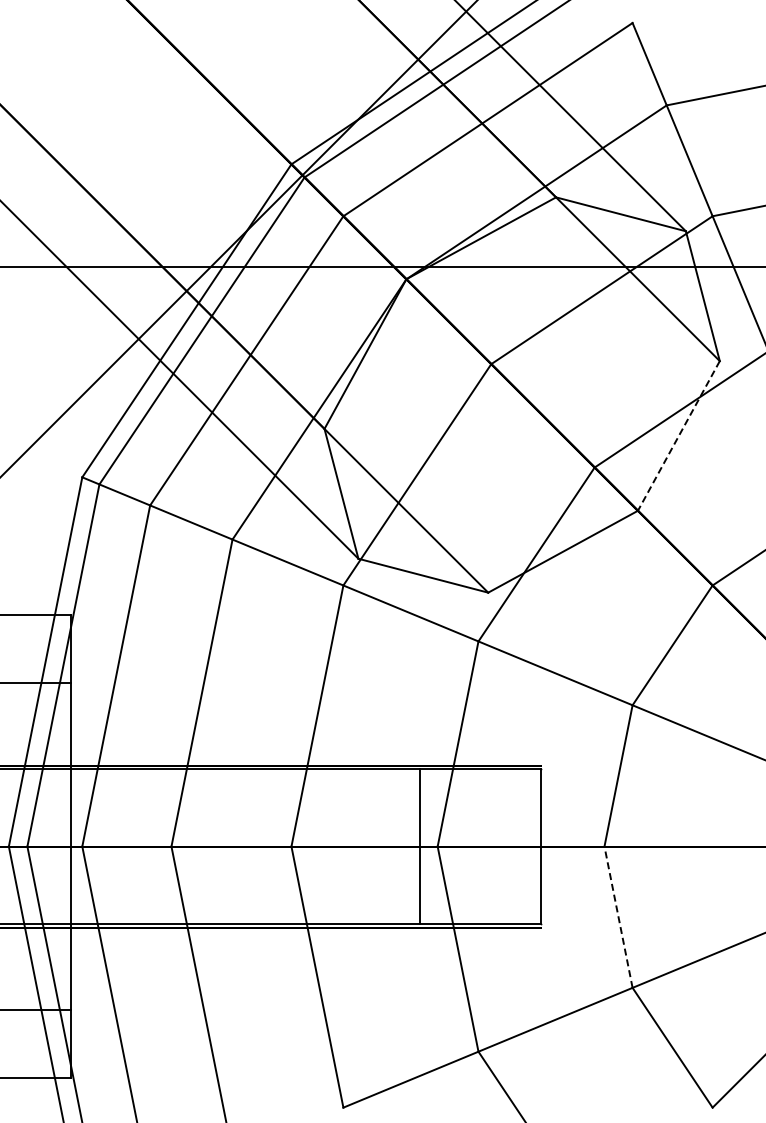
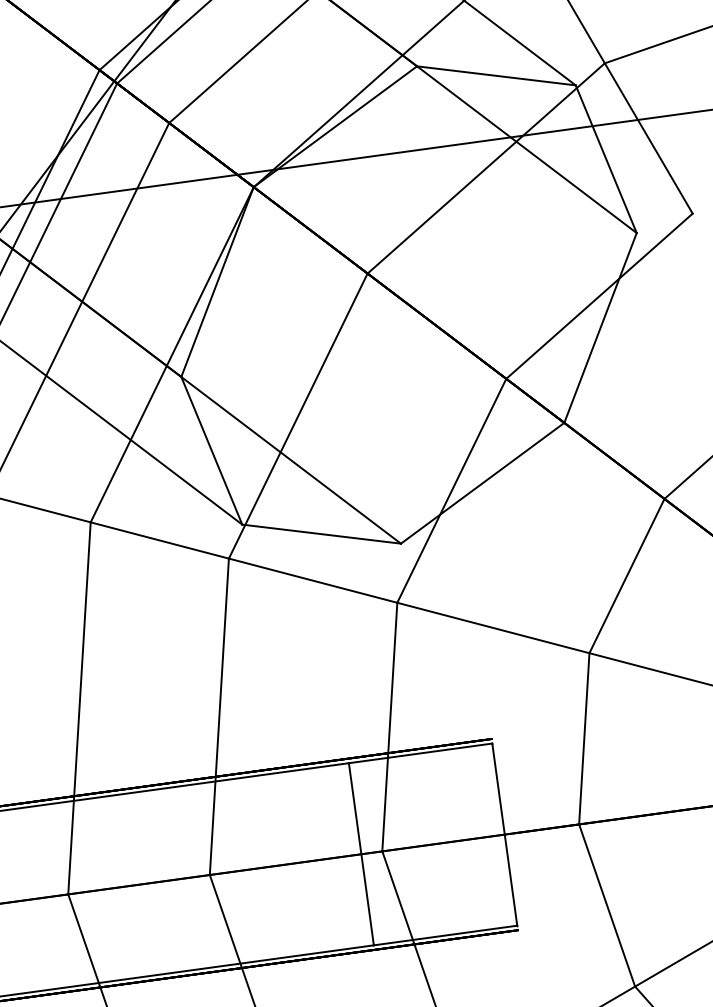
line: (678, 436) -> (600, 328), dashed -> solid
line: (618, 916) -> (606, 904), dashed -> solid

